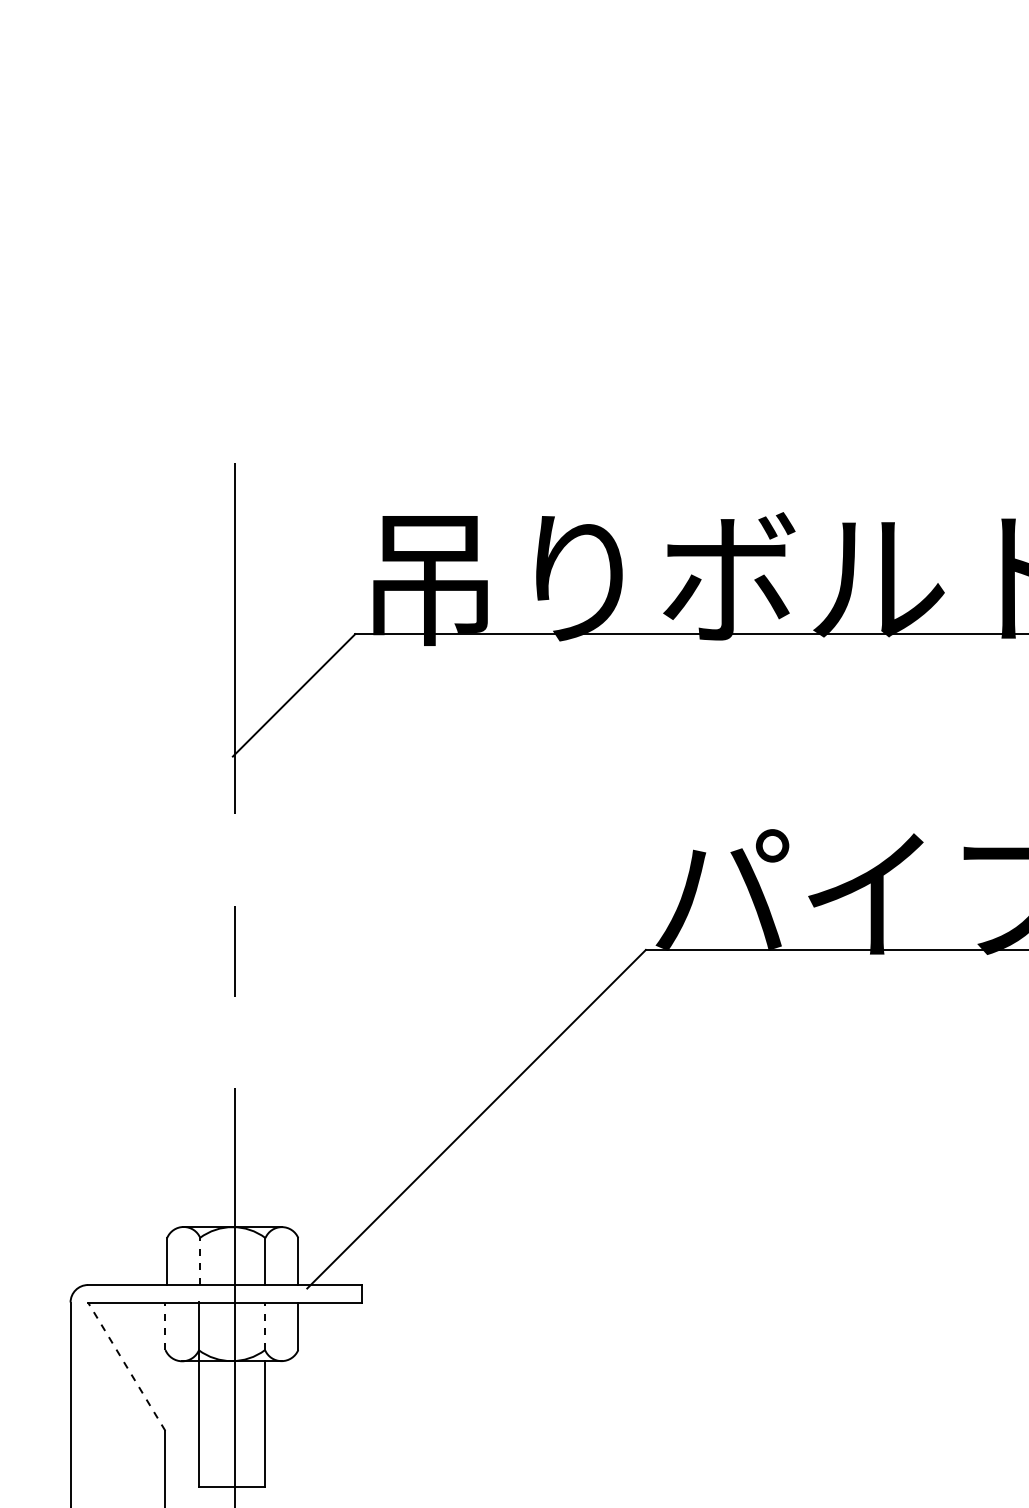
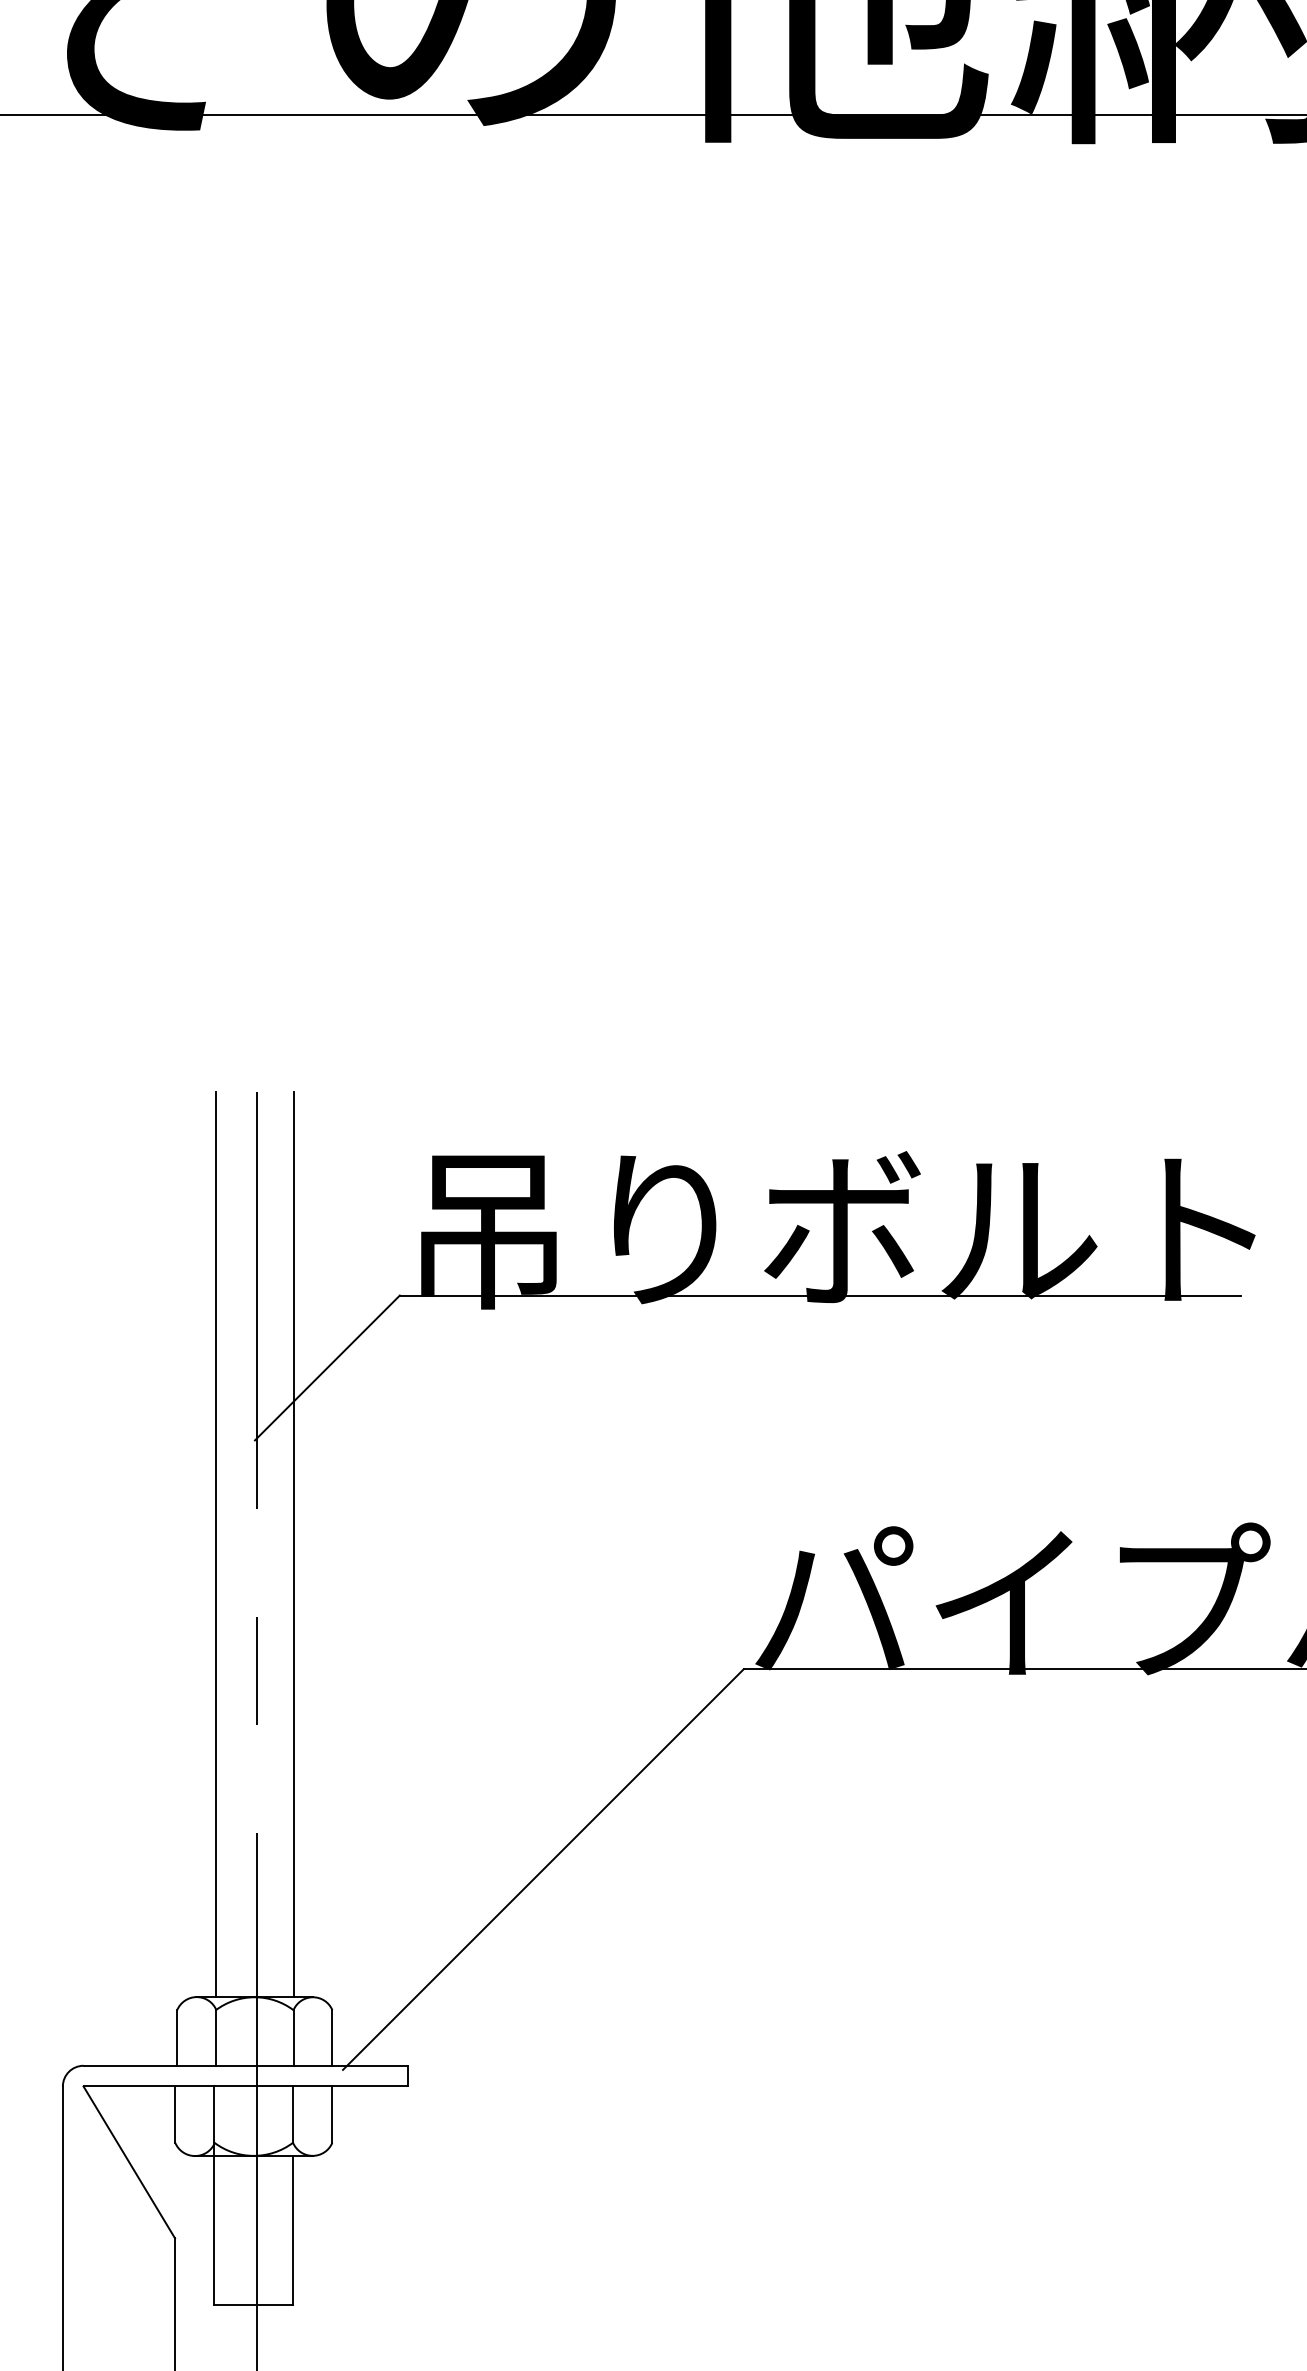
line: (199, 844) -> (215, 1544), added
line: (265, 844) -> (293, 1544), added
line: (199, 1261) -> (215, 2037), dashed -> solid
line: (165, 1326) -> (175, 2114), dashed -> solid
line: (265, 1326) -> (293, 2114), dashed -> solid
line: (126, 1366) -> (129, 2162), dashed -> solid

